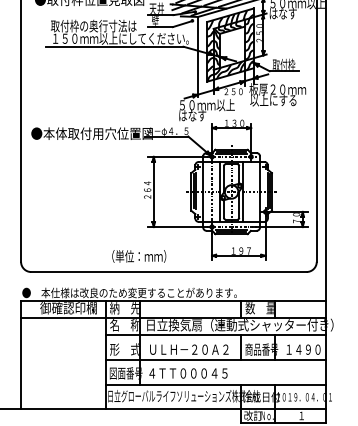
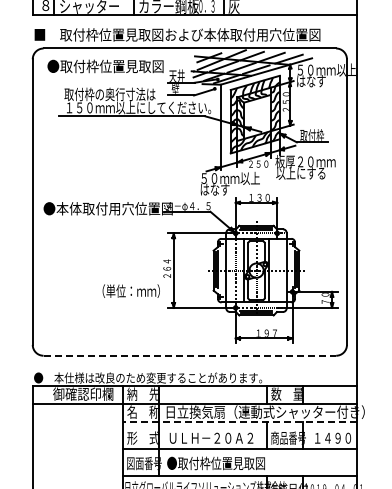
text: (138, 255) -> (130, 290), moved
line: (169, 271) -> (190, 355), solid -> dashed
line: (215, 334) -> (239, 422), solid -> dashed
text: (193, 373) -> (215, 463), ４ＴＴ０００４５ -> ●取付枠位置見取図

